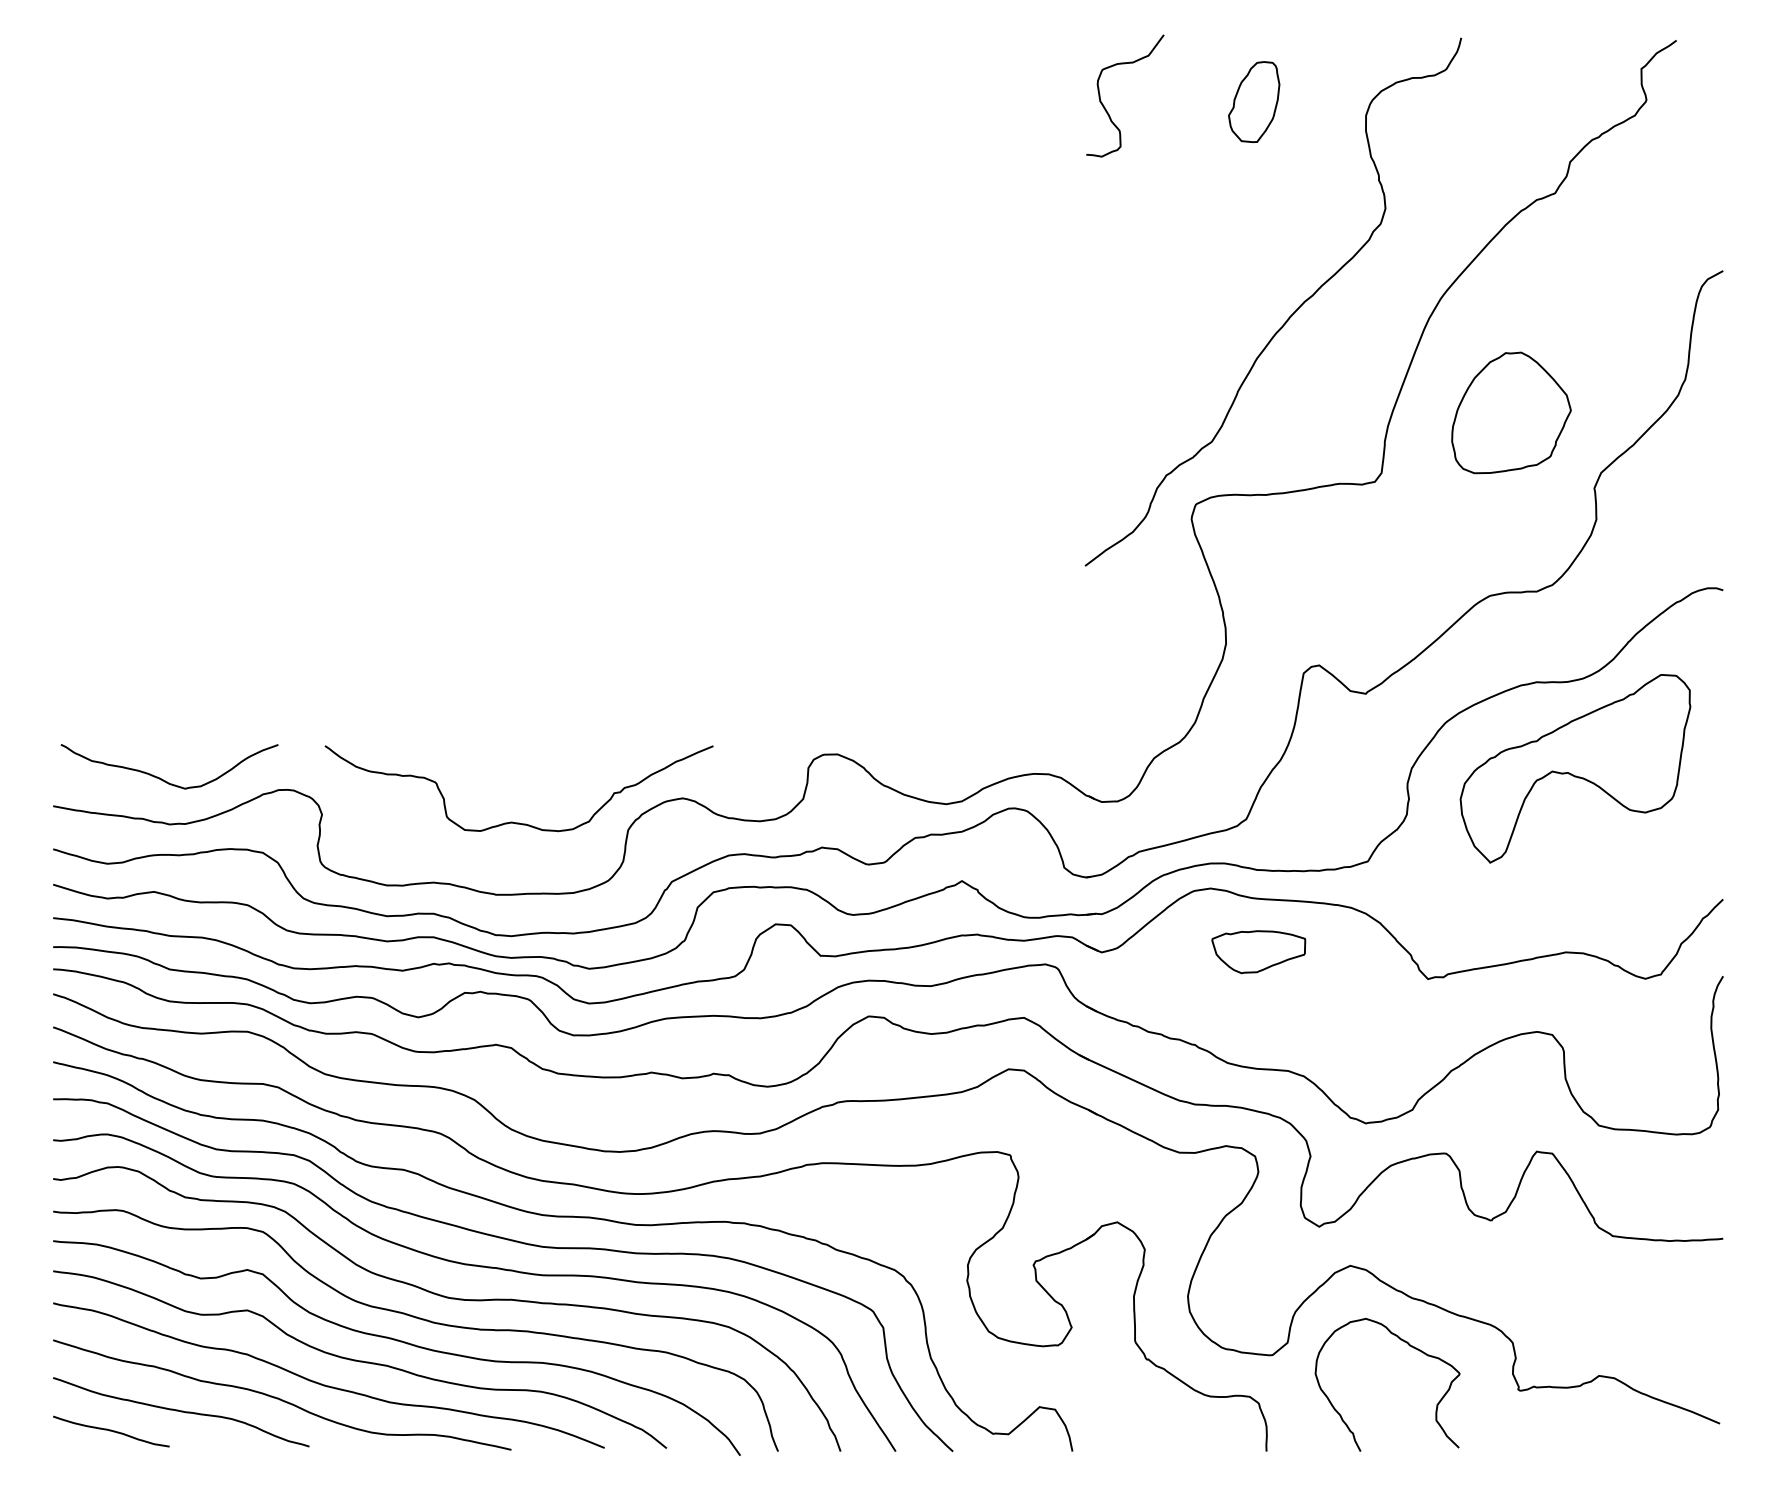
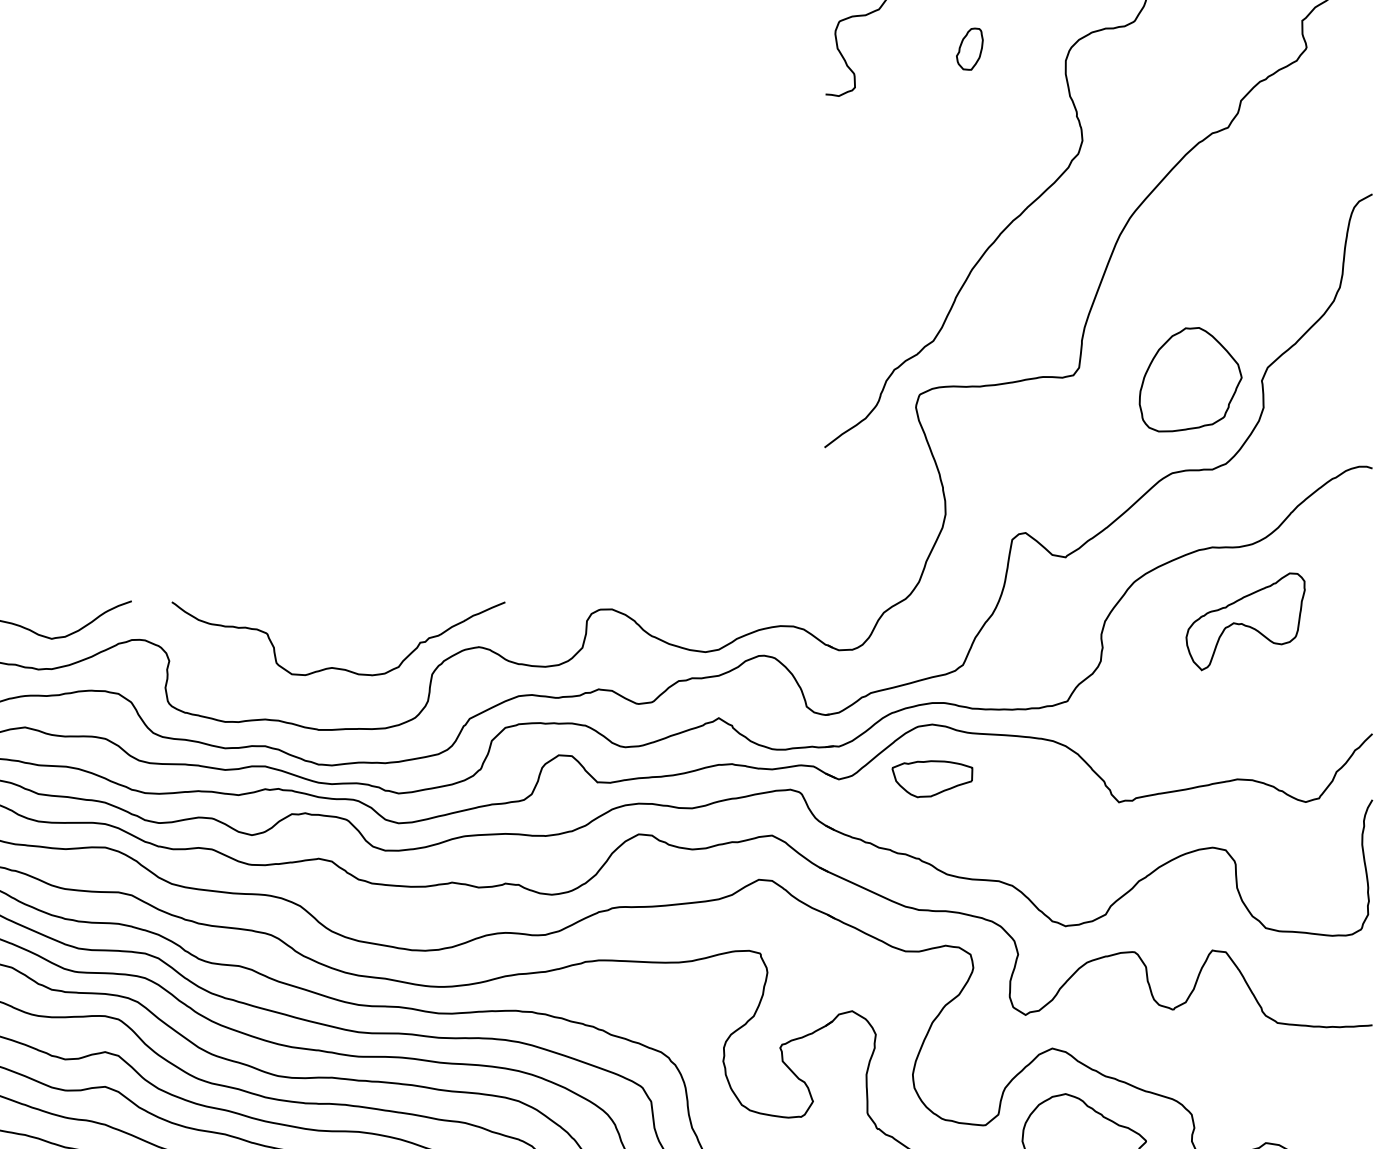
part: (1254, 101) -> (970, 48), size x0.6
part: (1511, 412) -> (1190, 379), moved
part: (1575, 768) -> (1245, 621), size x0.6
part: (1258, 952) -> (932, 779), moved

